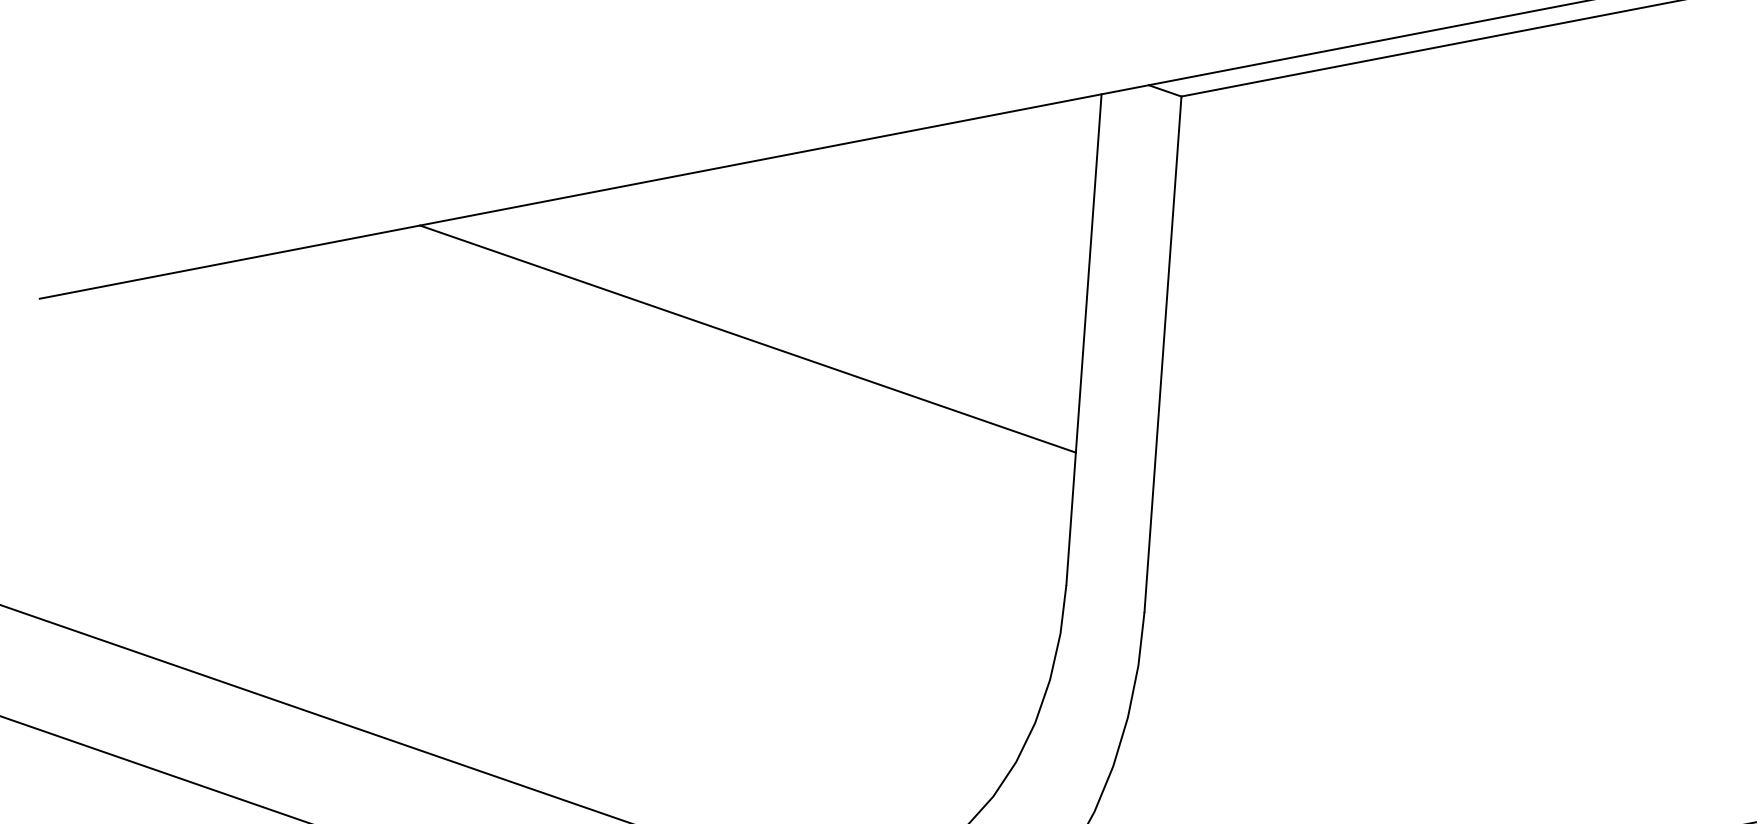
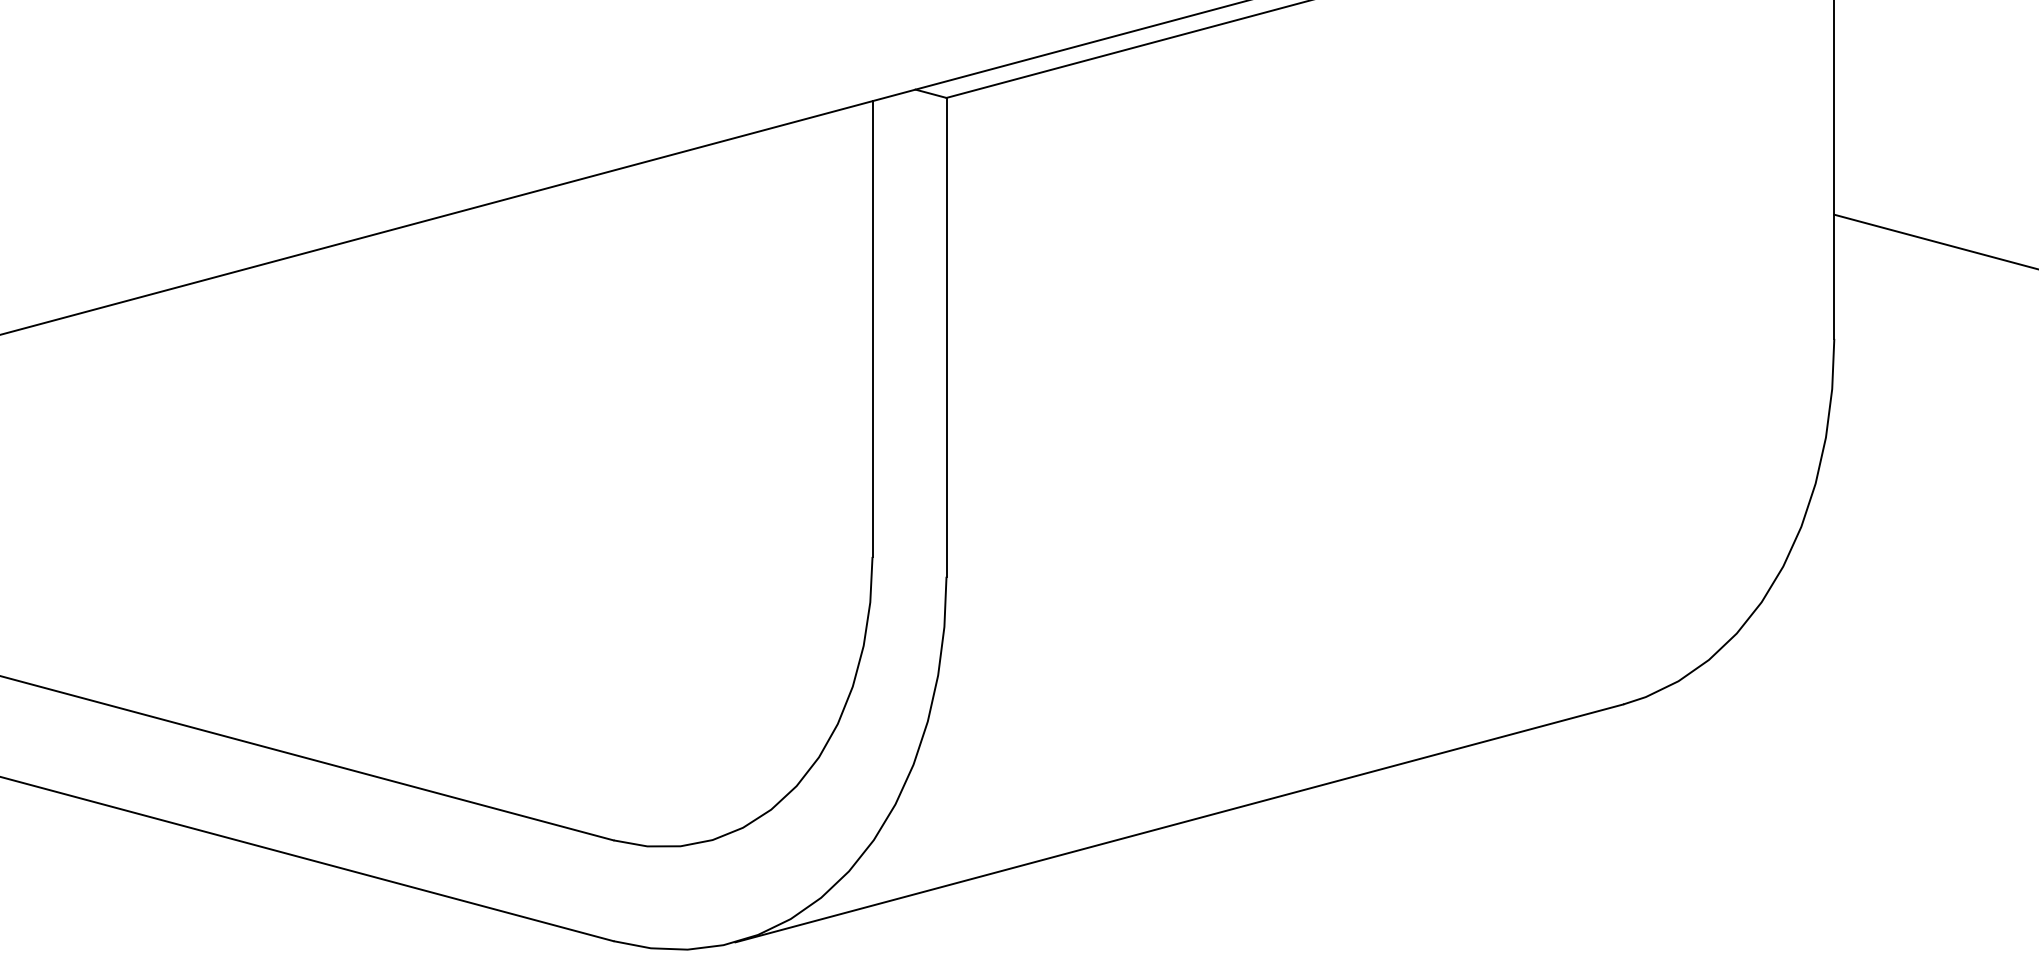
line: (747, 338) -> (561, 350), removed

